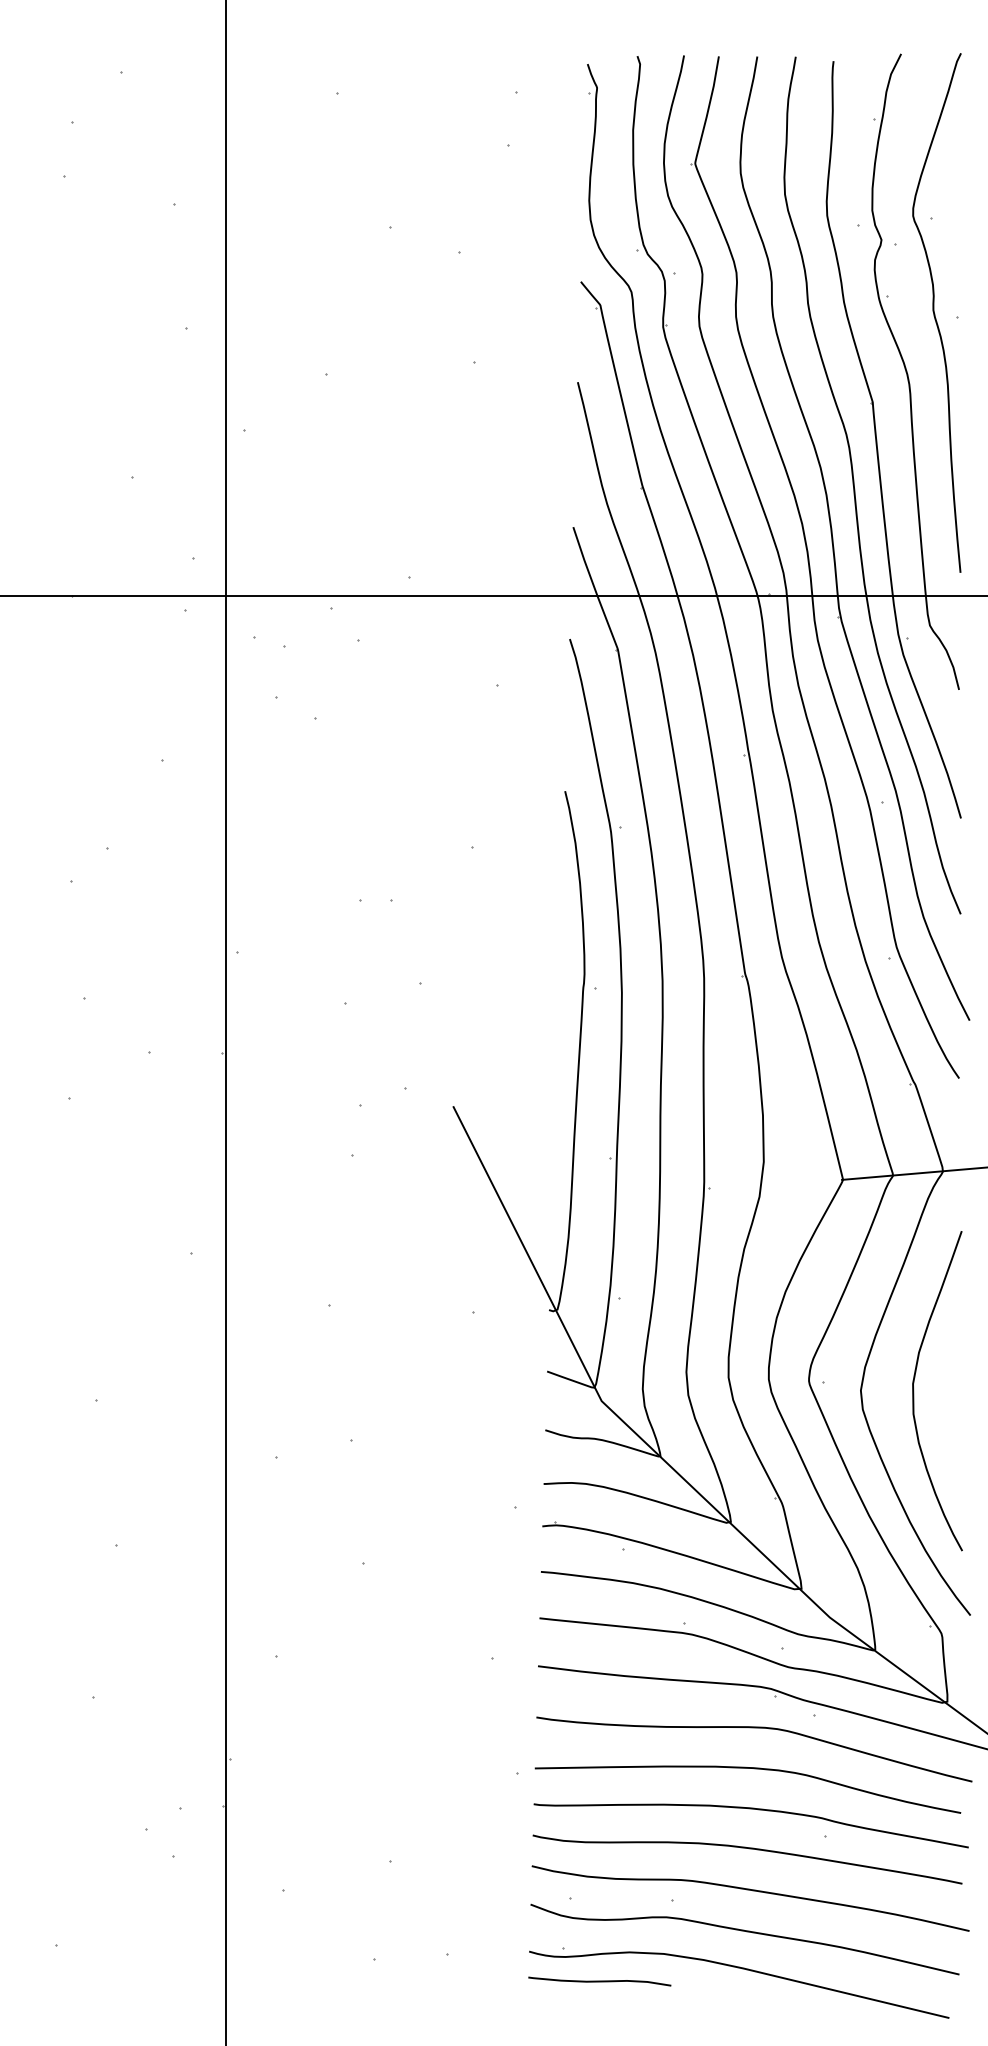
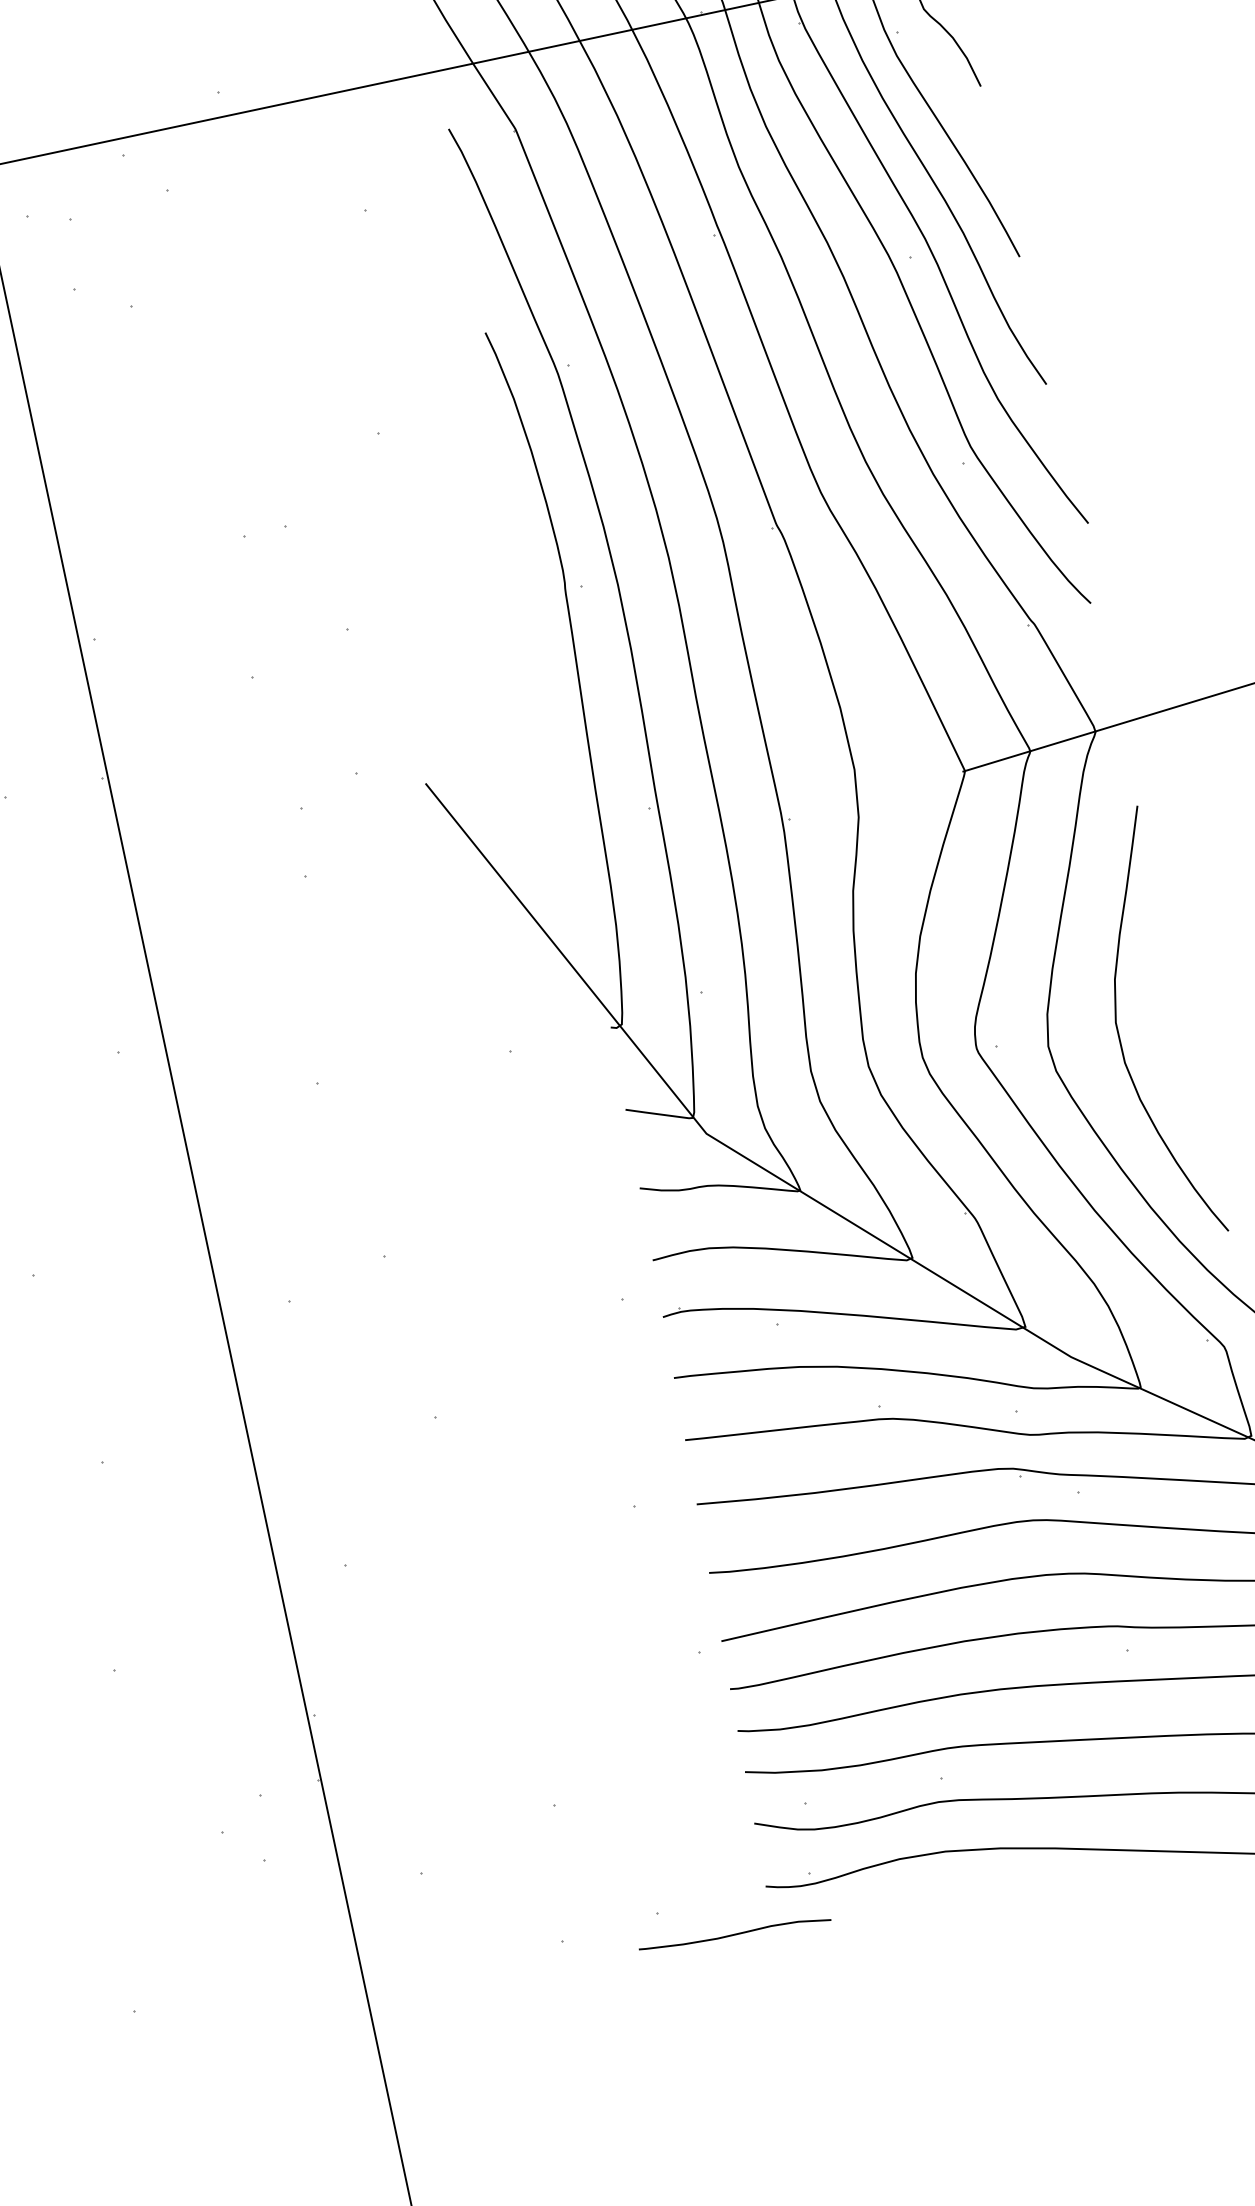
curve: (599, 1981) -> (734, 1934), moved

